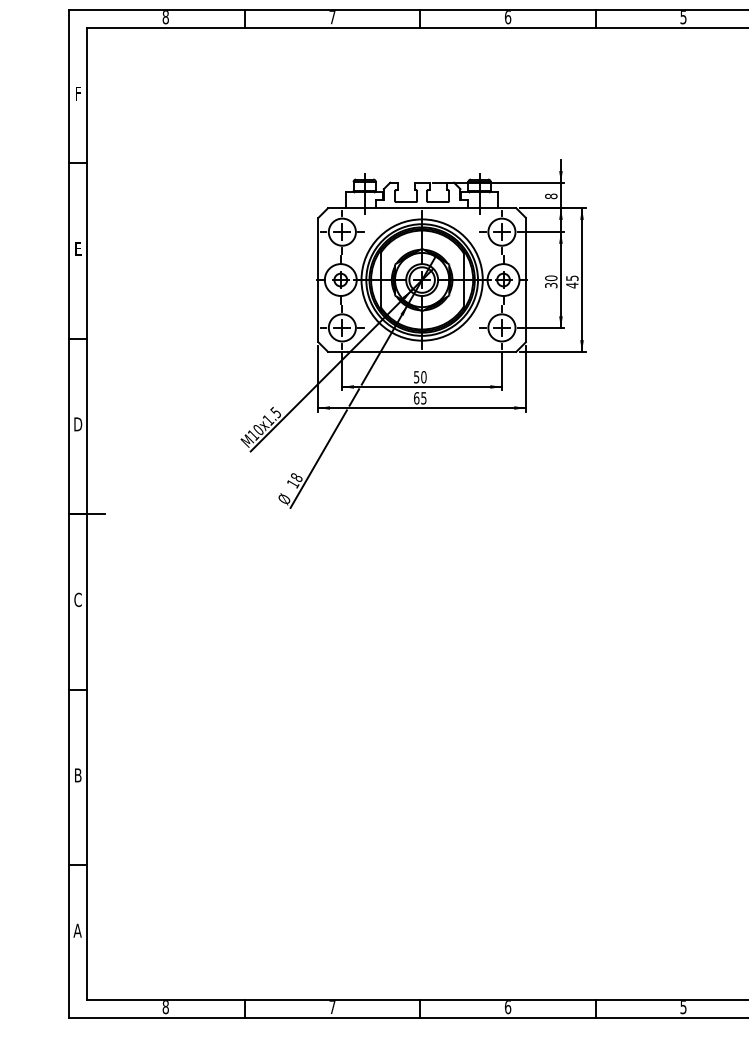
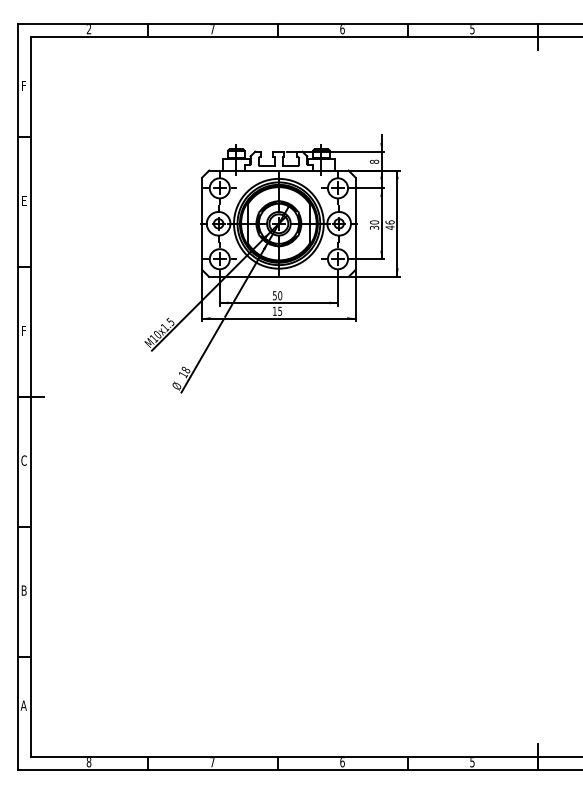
text: (165, 17) -> (88, 29), 8 -> 2
text: (571, 278) -> (389, 222), 45 -> 46
text: (416, 397) -> (274, 310), 65 -> 15
text: (78, 424) -> (24, 330), D -> F

